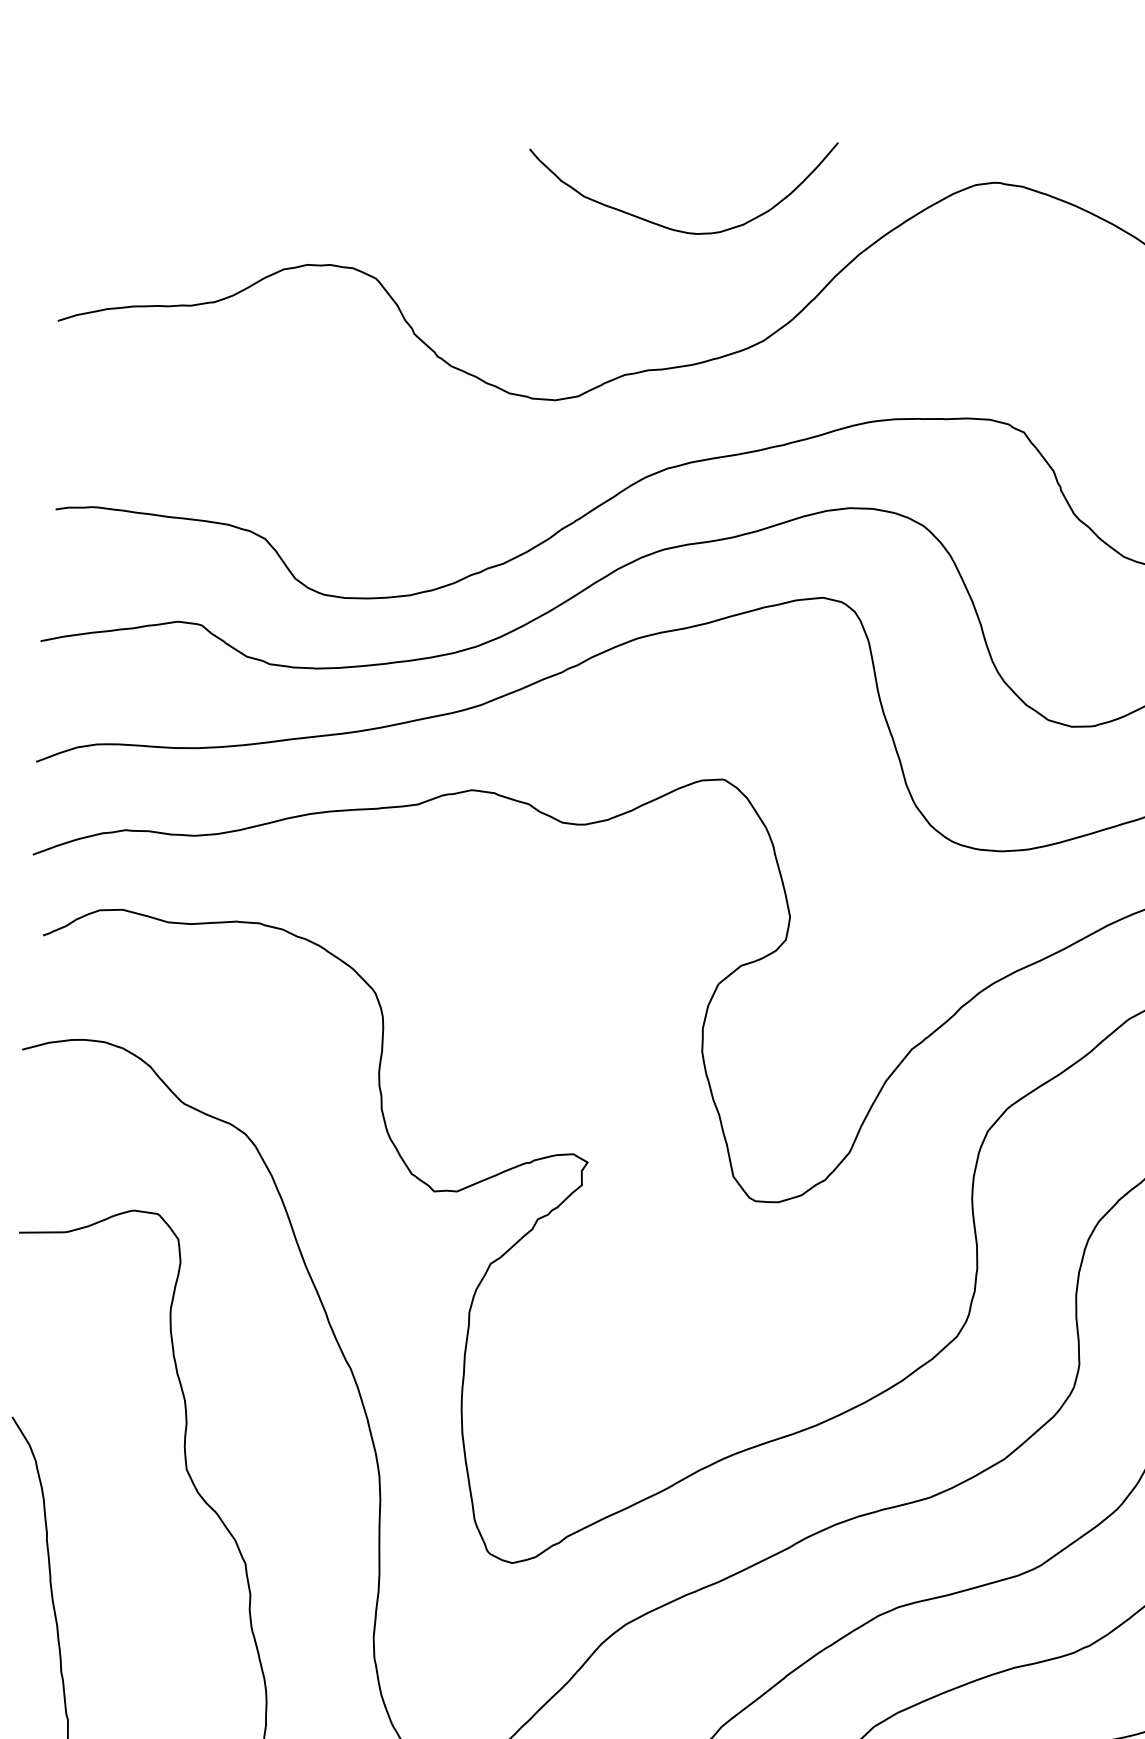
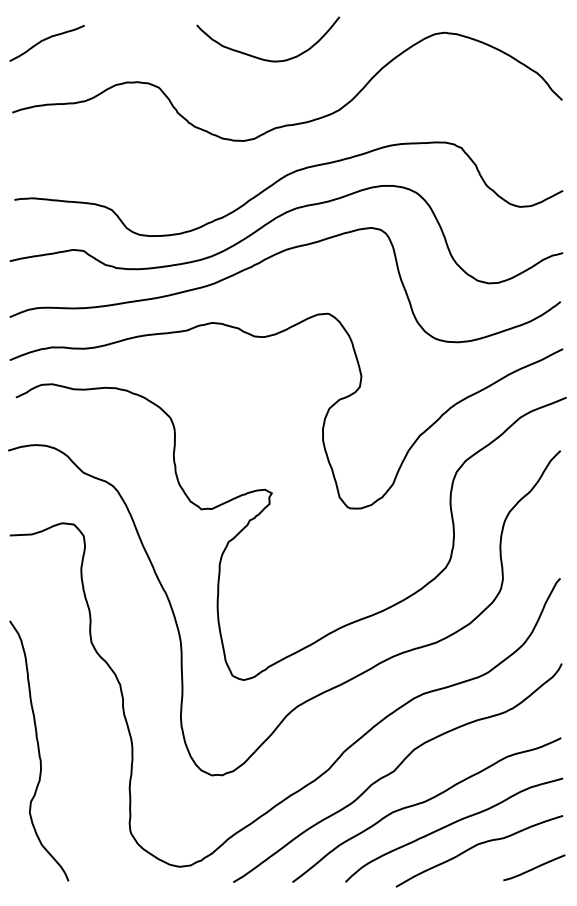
curve: (135, 167) -> (45, 40), added
curve: (670, 226) -> (263, 58), moved

